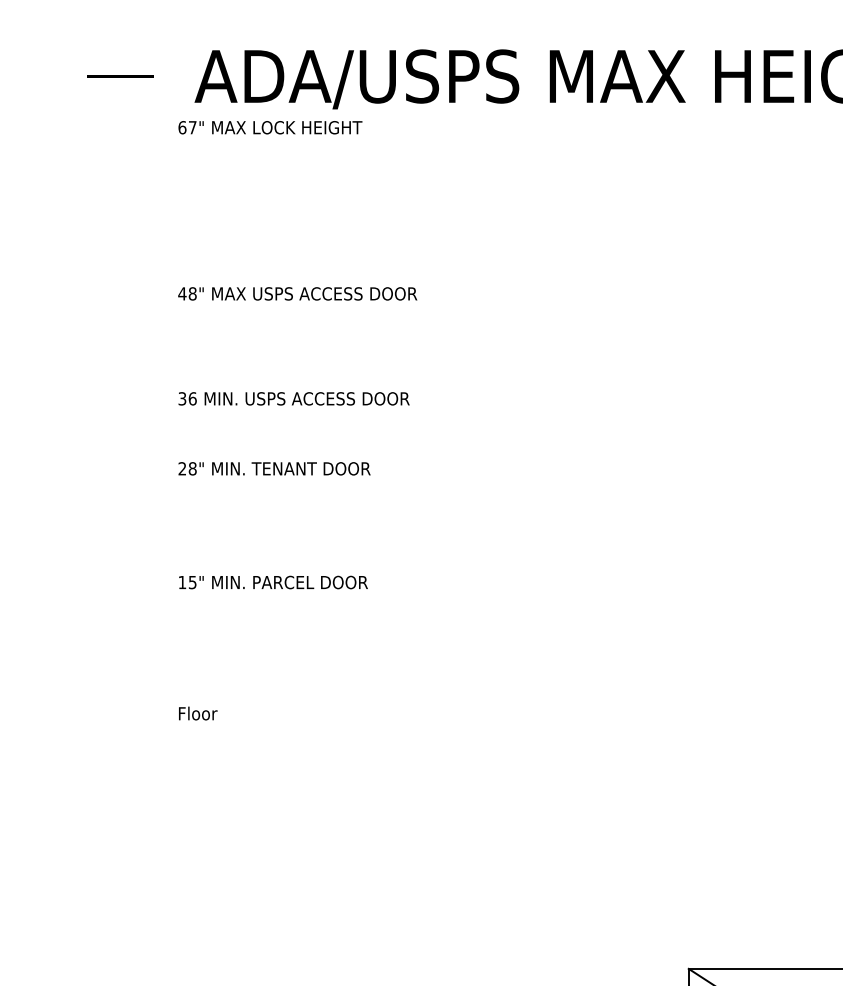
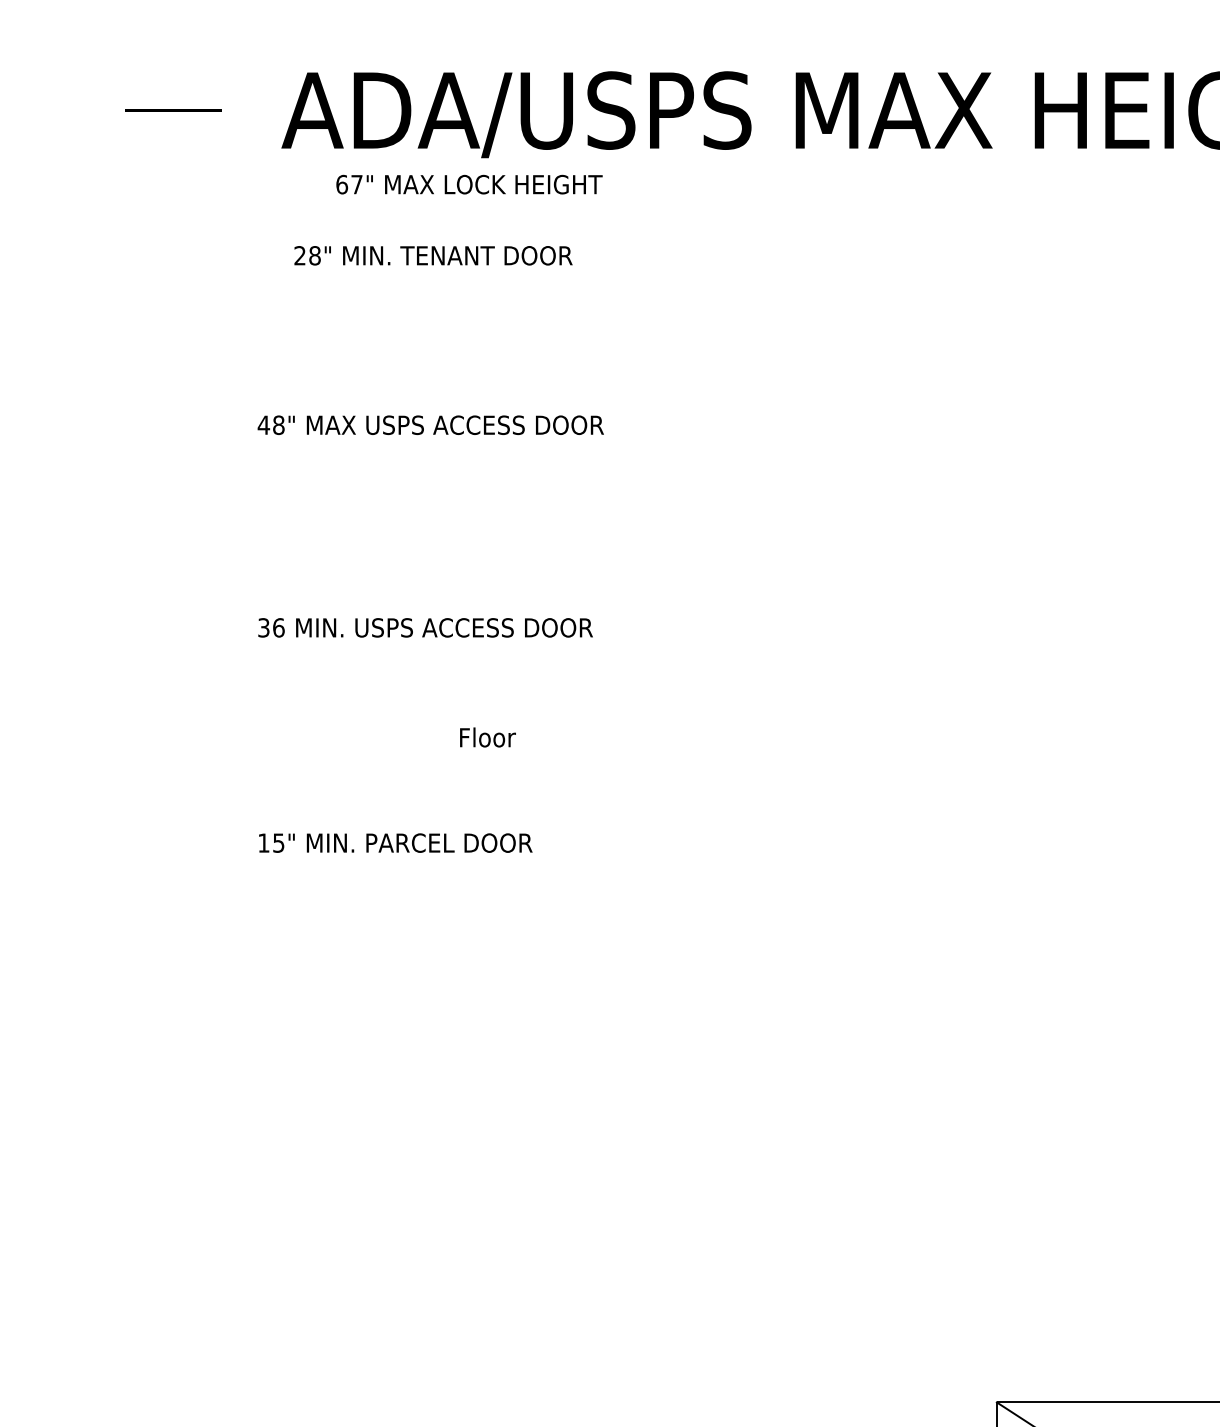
text: (270, 127) -> (469, 184), moved
text: (293, 398) -> (424, 627), moved
text: (274, 468) -> (433, 255), moved
text: (198, 713) -> (488, 737), moved

